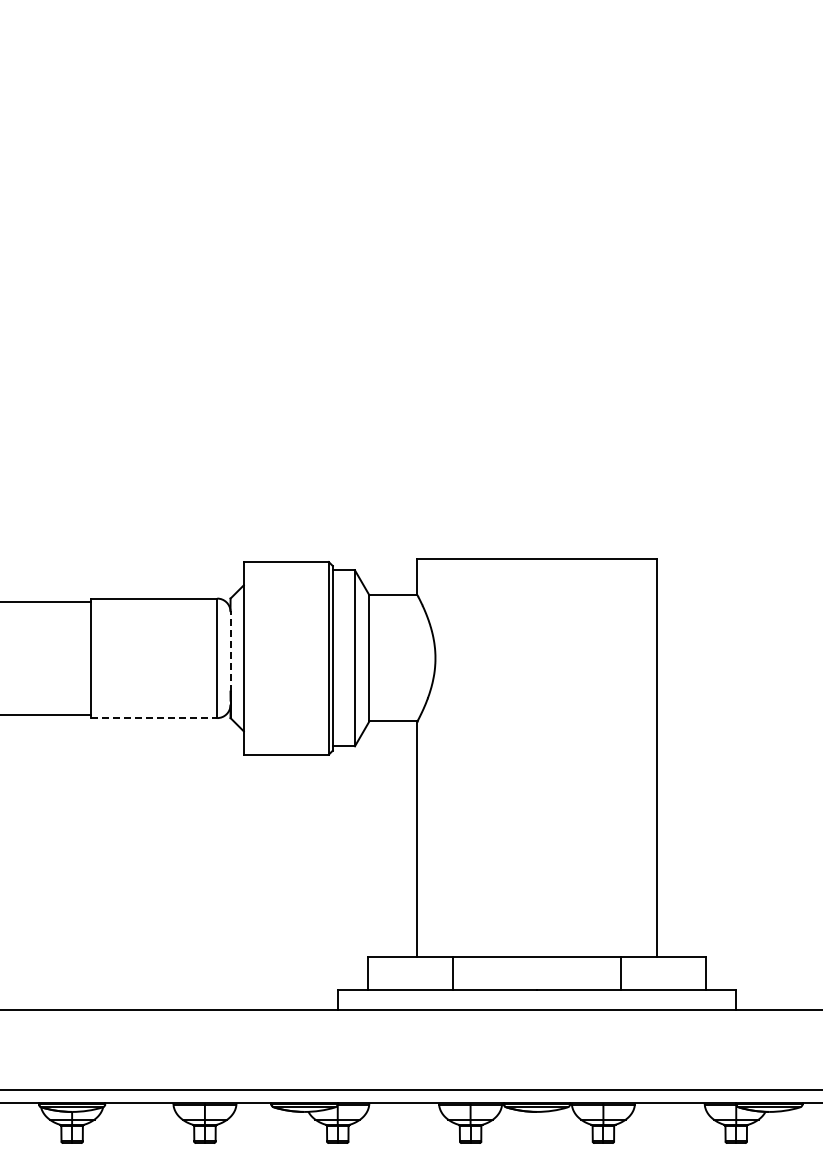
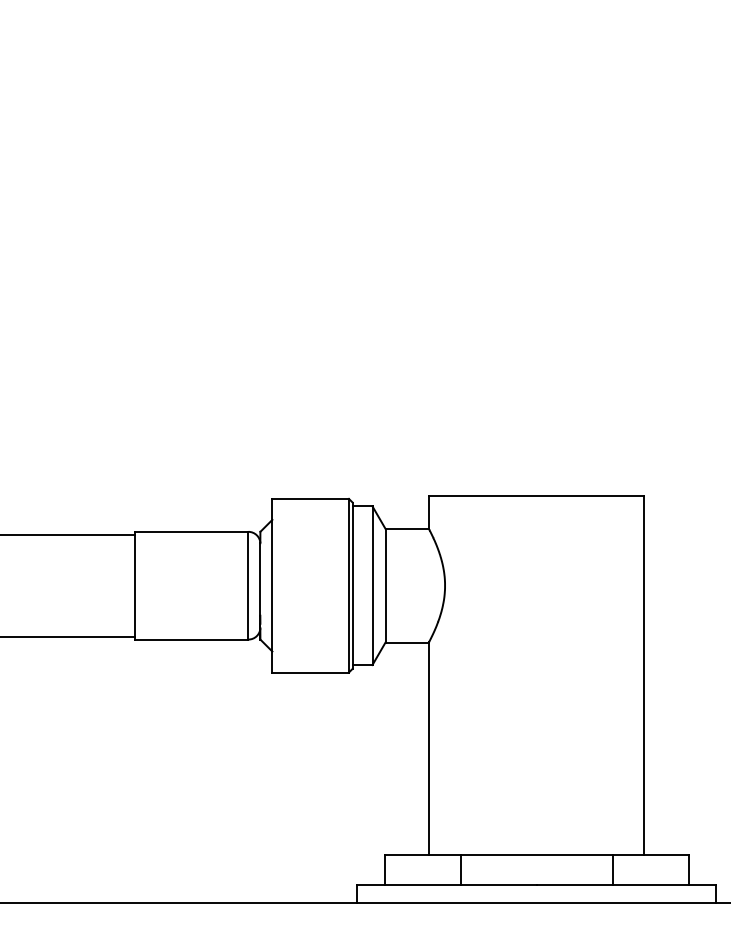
line: (230, 650) -> (260, 578), dashed -> solid
line: (154, 718) -> (191, 639), dashed -> solid

